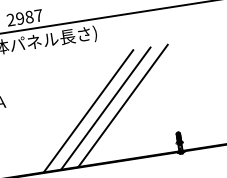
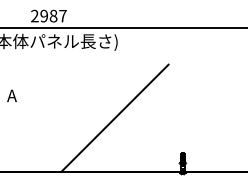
line: (122, 105) -> (132, 117), removed
line: (88, 110) -> (97, 117), removed

